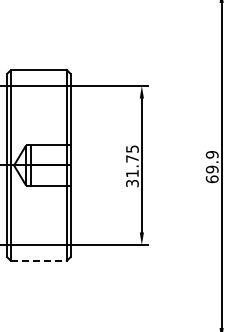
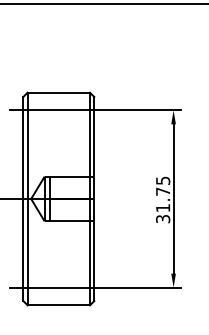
line: (38, 260) -> (58, 304), dashed -> solid

